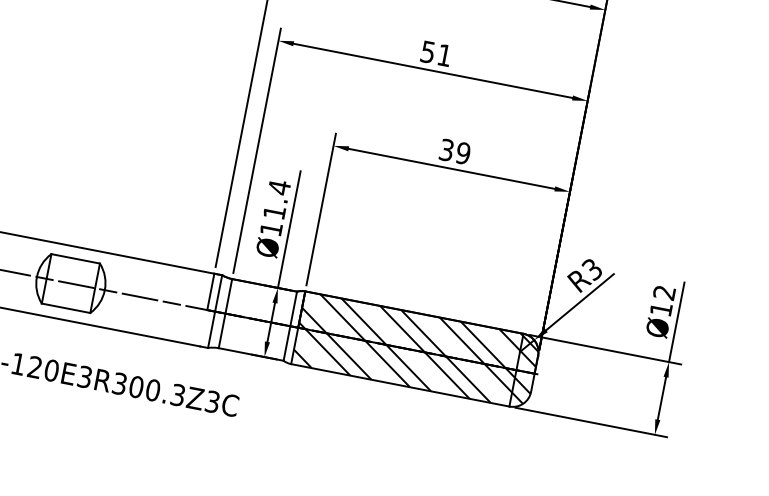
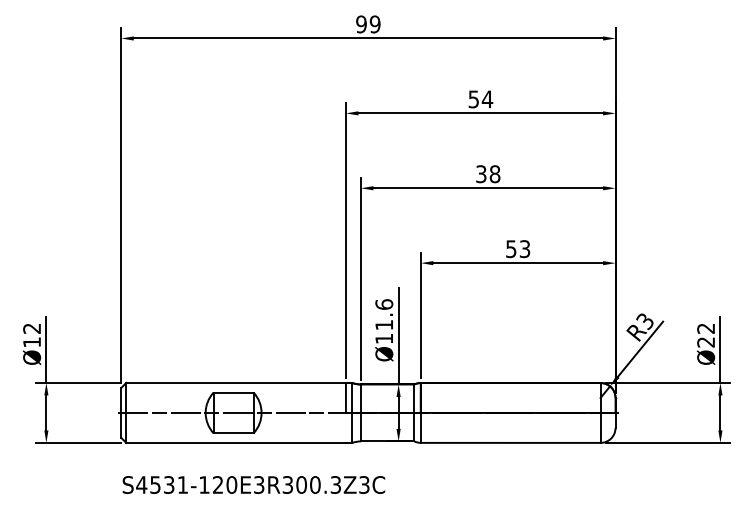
text: (436, 54) -> (488, 174), 51 -> 38
text: (455, 151) -> (518, 248), 39 -> 53
text: (279, 187) -> (384, 304), Ø11.4 -> Ø11.6
text: (660, 309) -> (705, 342), Ø12 -> Ø22
hatch: (415, 350) -> (517, 412), removed

